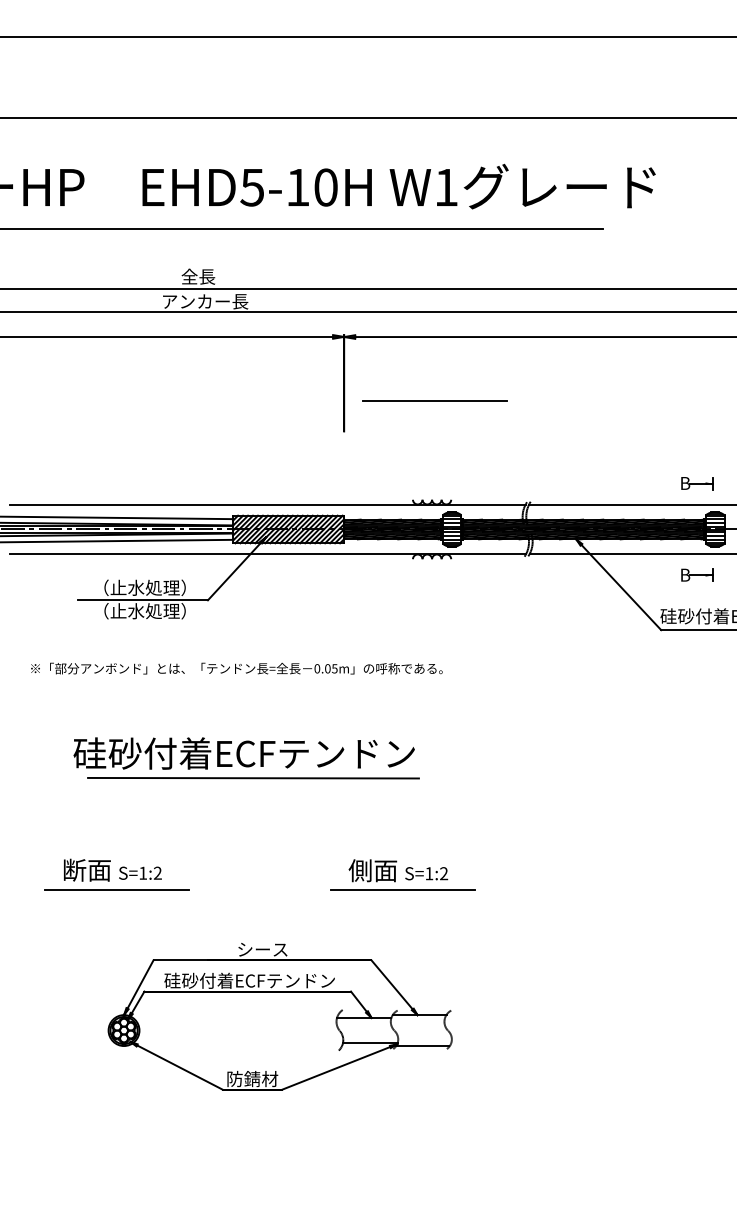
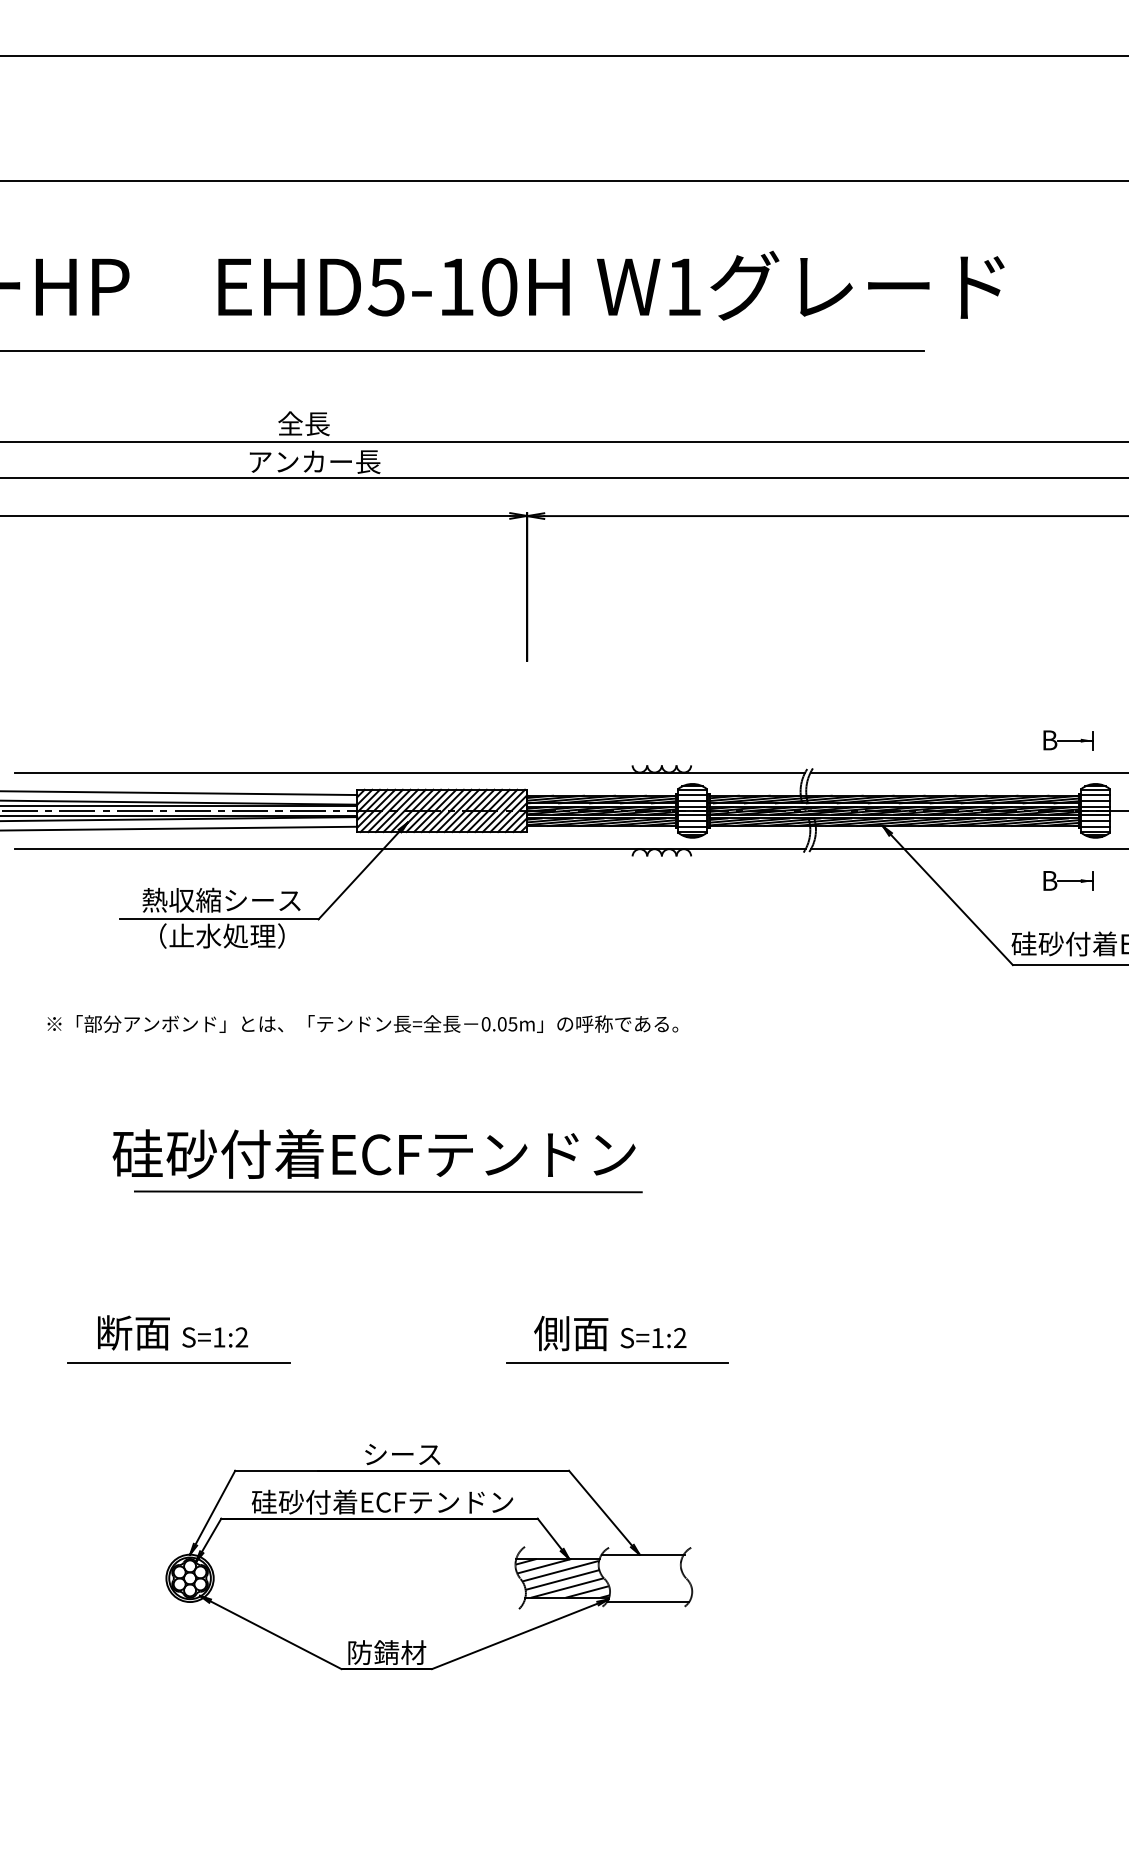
line: (434, 400) -> (665, 613), removed
text: (144, 587) -> (221, 899), （止水処理） -> 熱収縮シース
hatch: (367, 1030) -> (562, 1578), added

